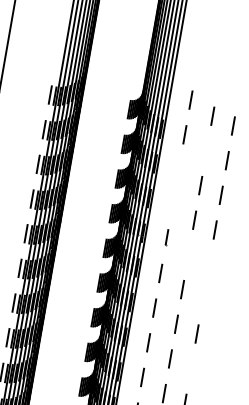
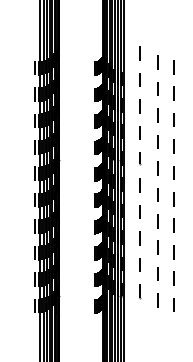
line: (206, 149) -> (157, 88), added
line: (178, 169) -> (139, 106), added
line: (172, 203) -> (139, 132), added
line: (187, 254) -> (157, 168), added
line: (208, 263) -> (173, 172), added
line: (201, 299) -> (173, 199), added
line: (189, 368) -> (173, 252), added

